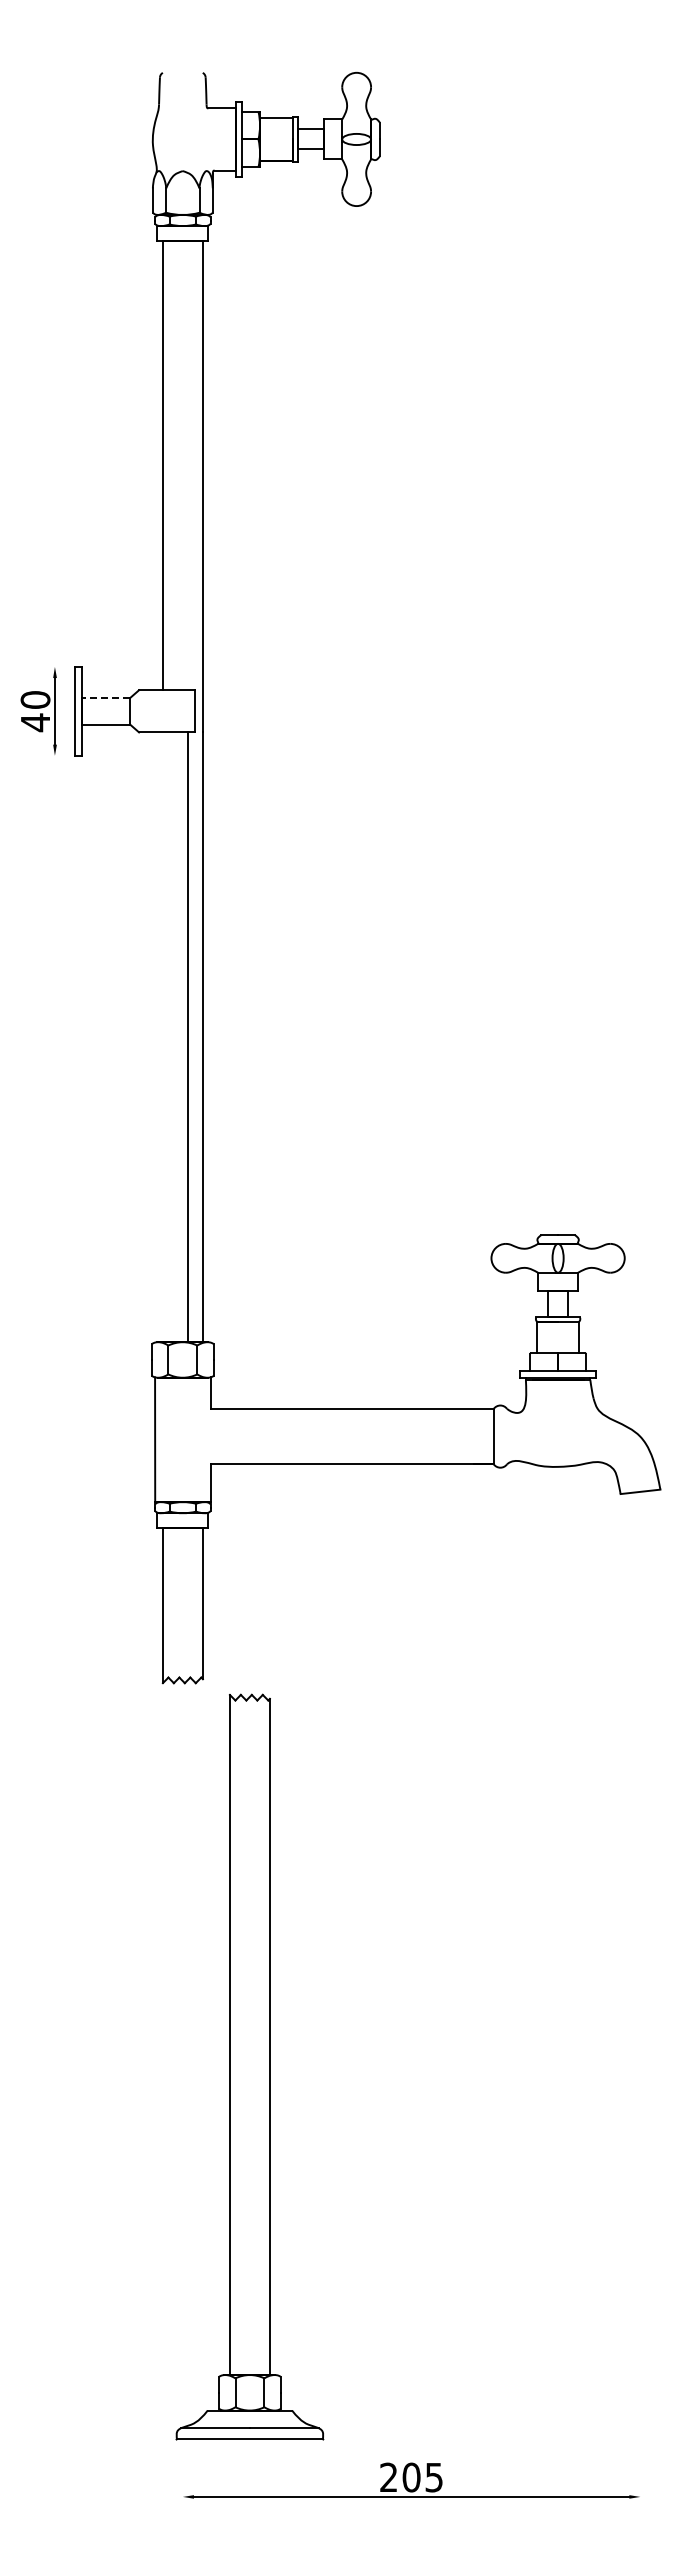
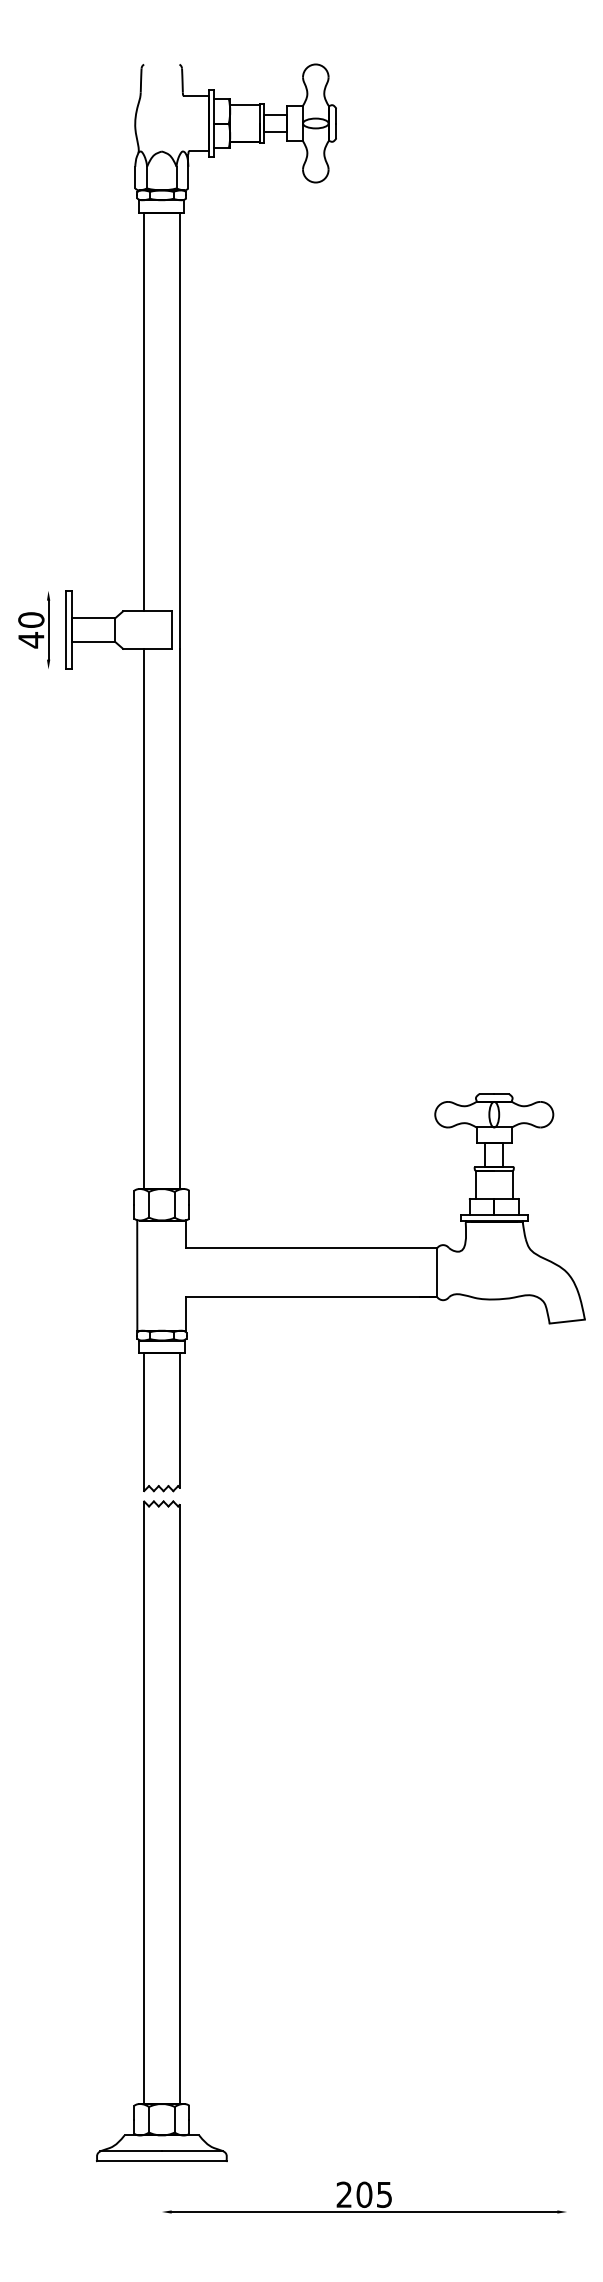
line: (105, 697) -> (93, 617), dashed -> solid
line: (187, 1037) -> (143, 919), moved
part: (249, 2066) -> (161, 1830), moved

